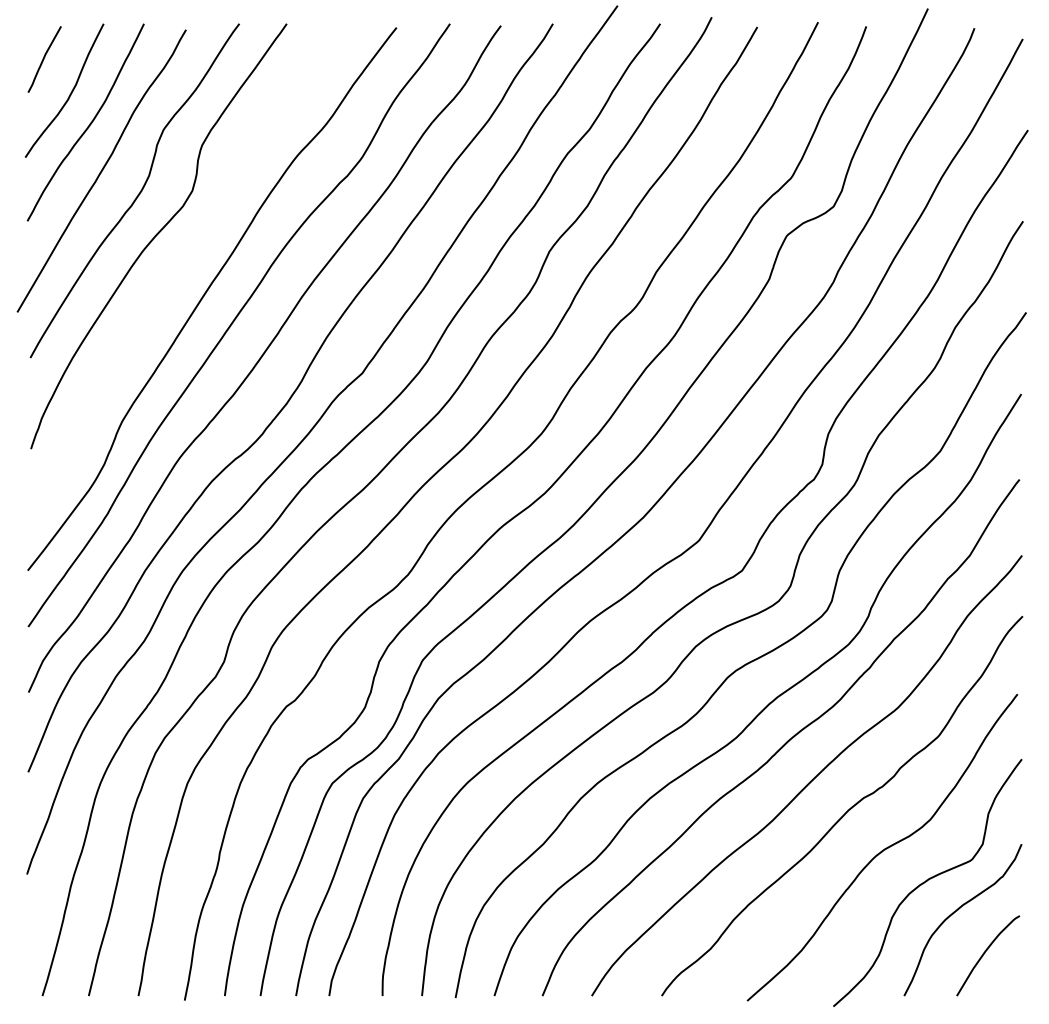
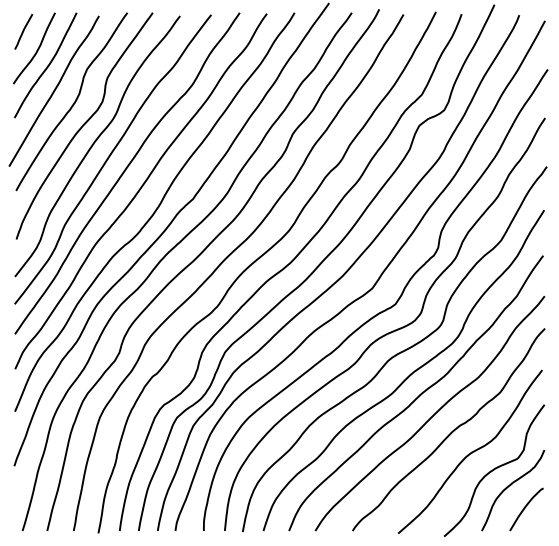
curve: (177, 270) -> (94, 144), added

